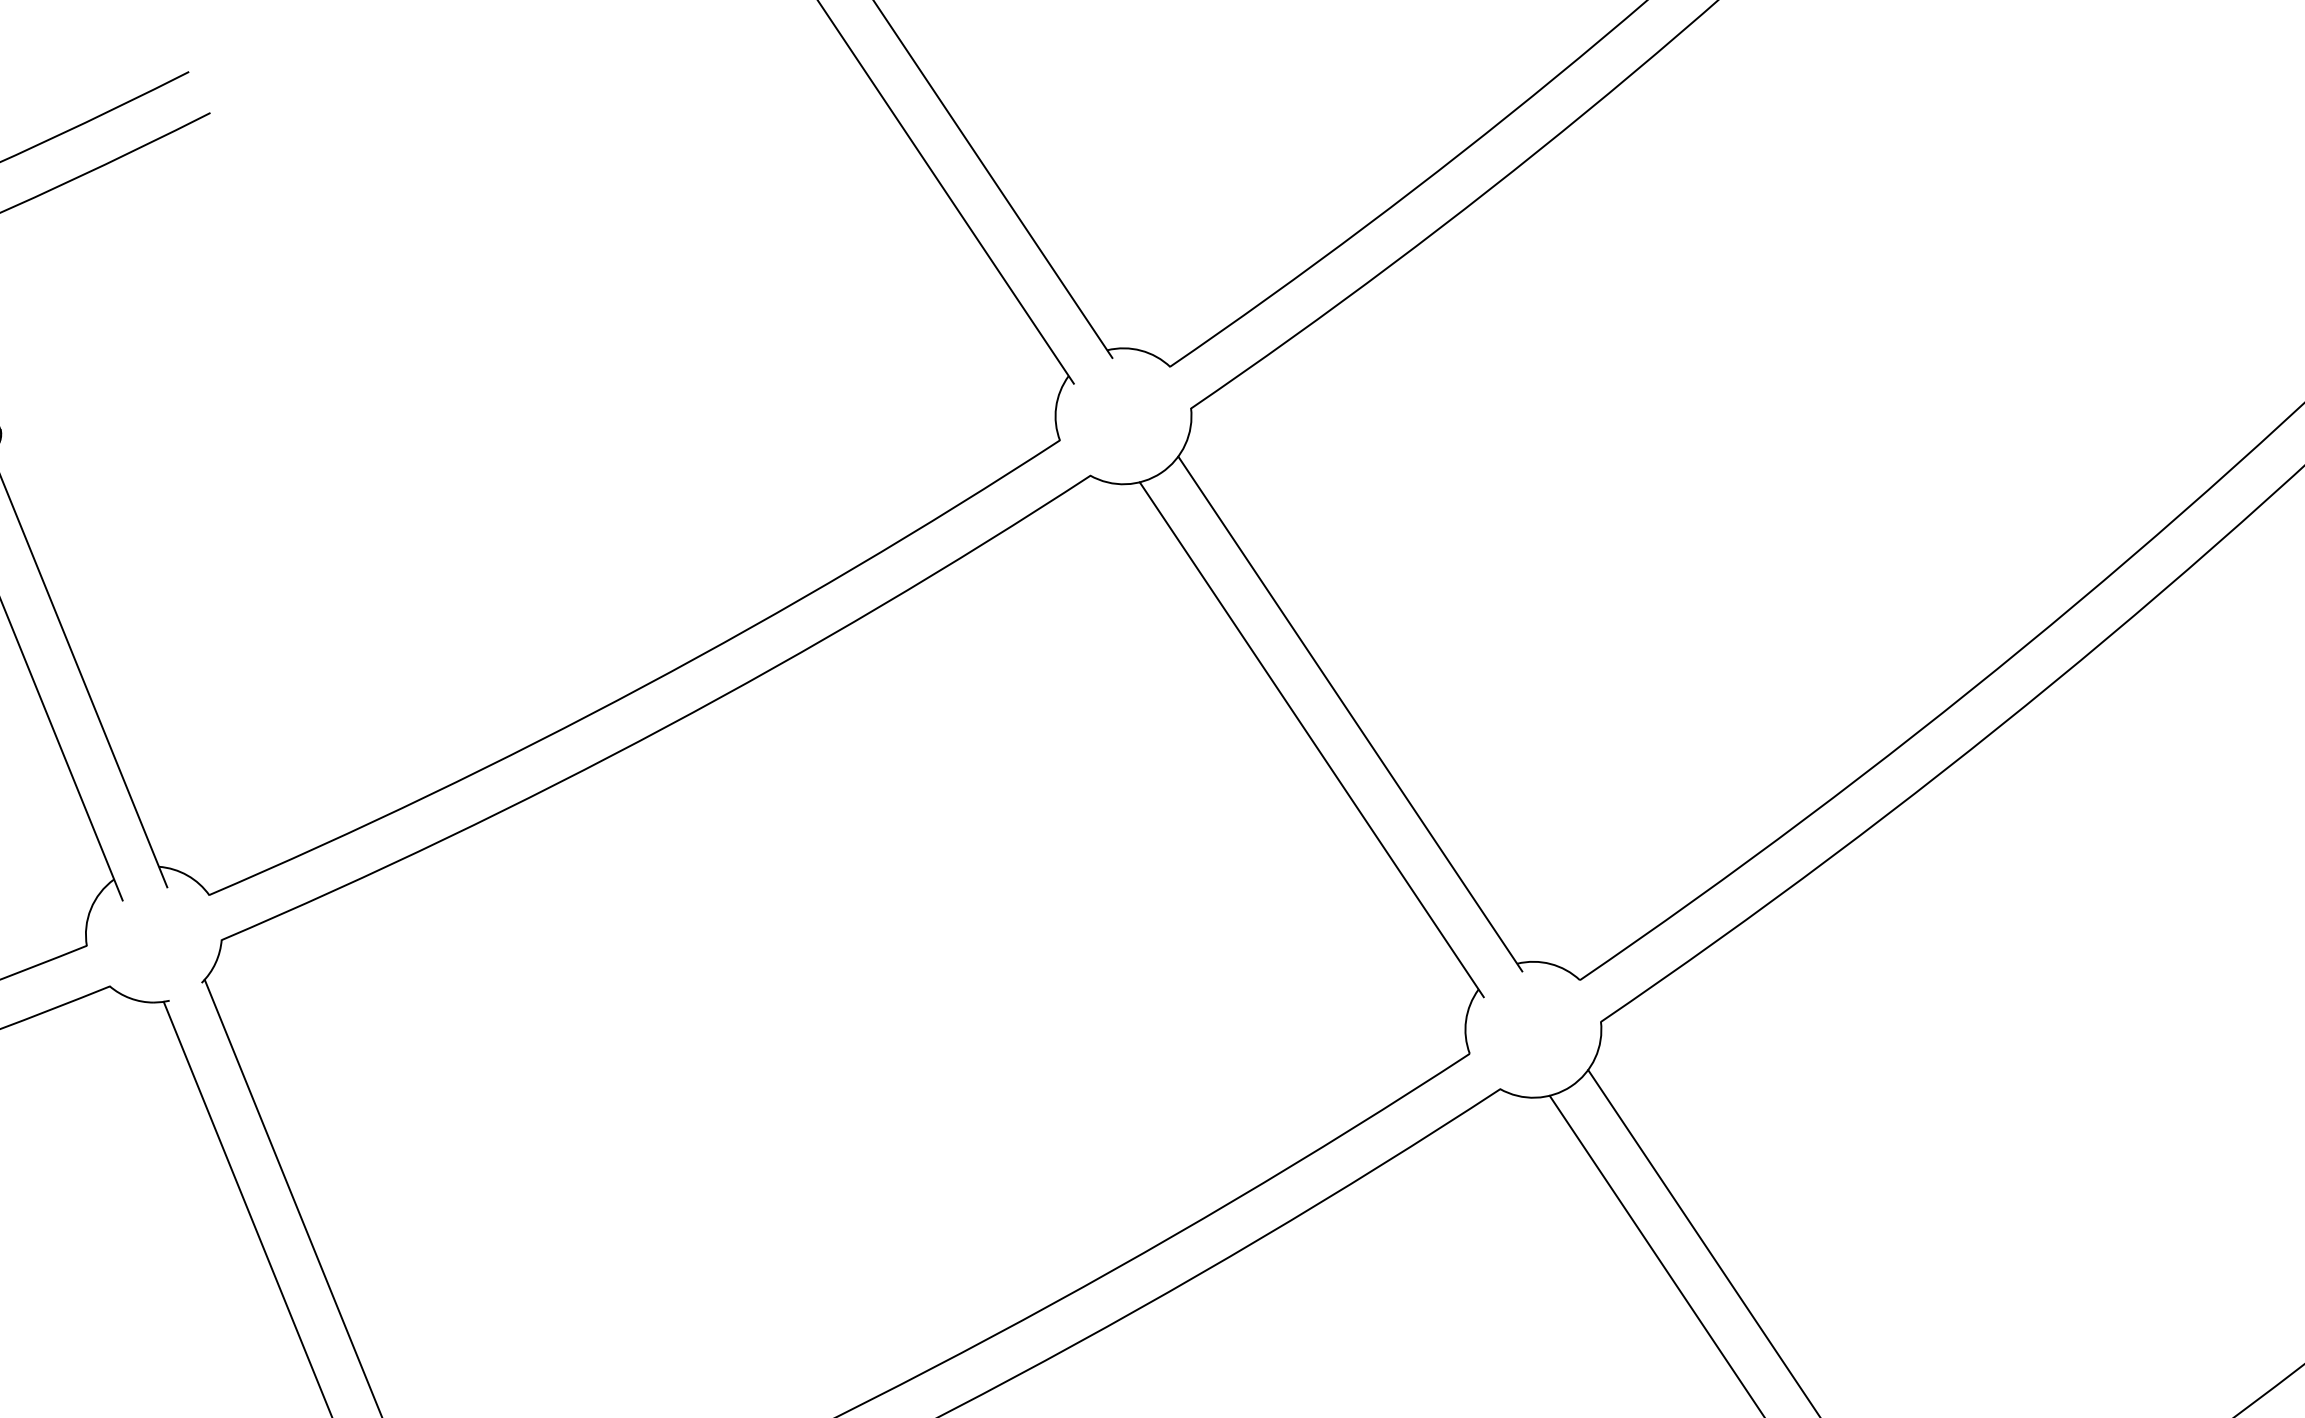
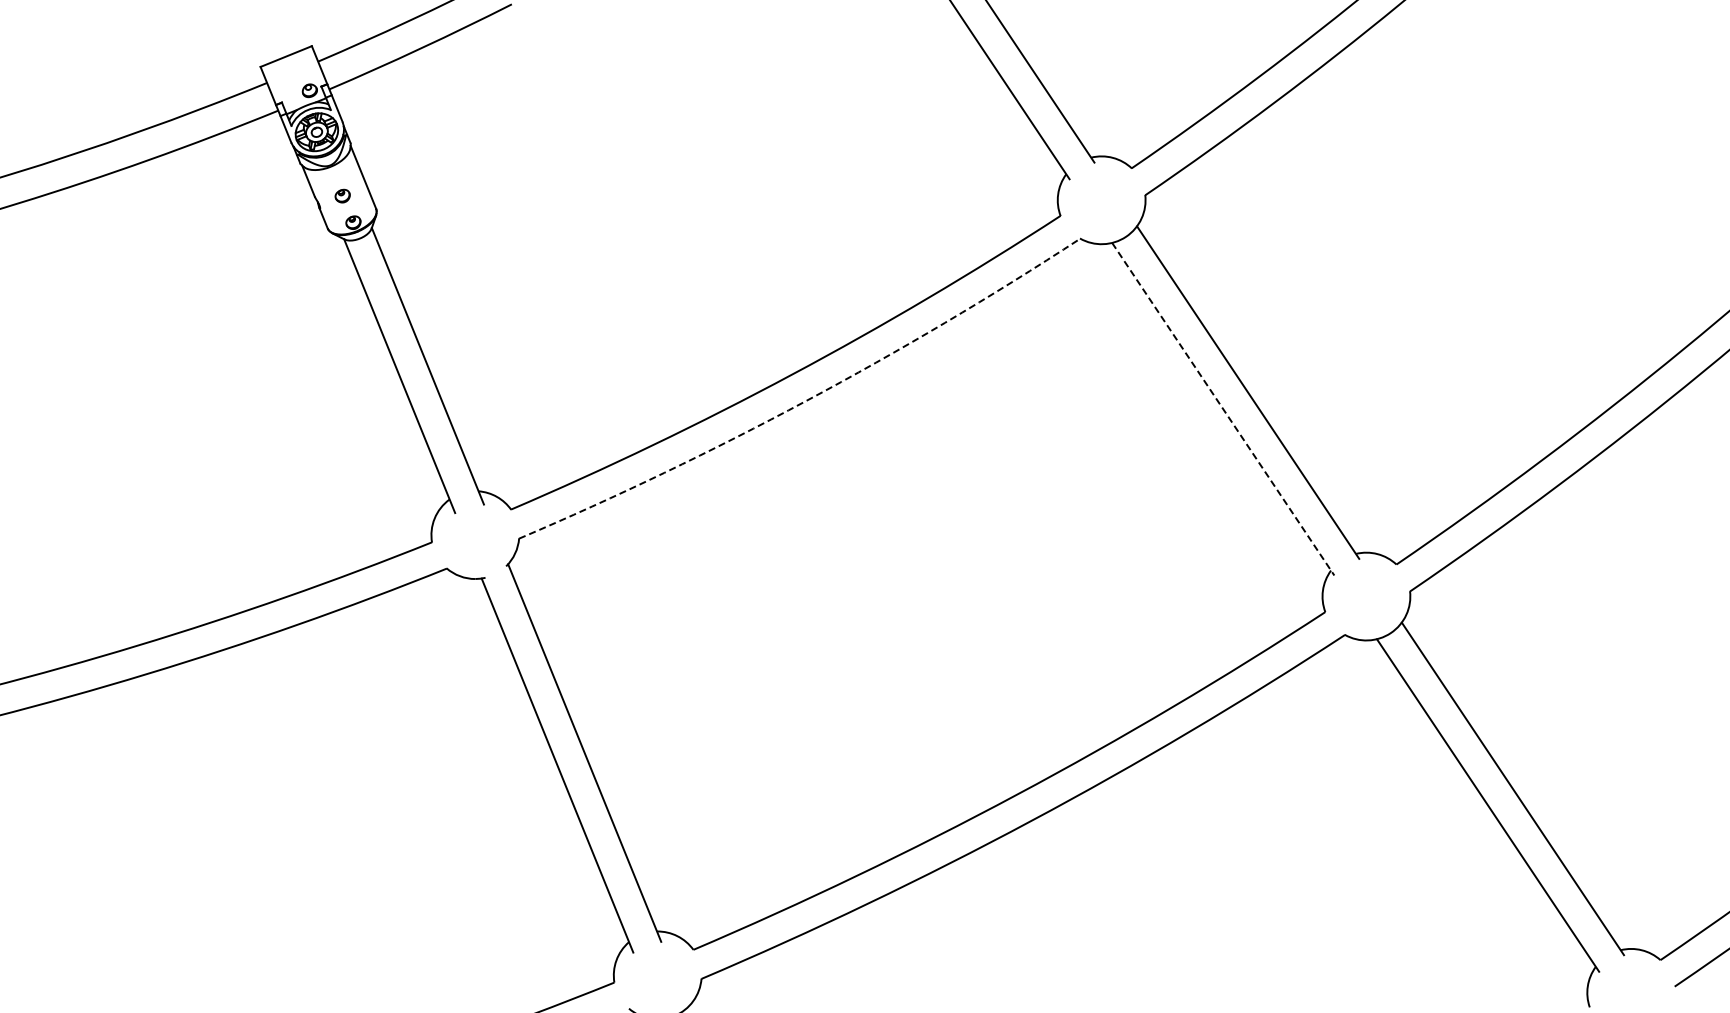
arc: (666, 726) -> (806, 400), solid -> dashed
line: (1312, 740) -> (1223, 409), solid -> dashed

